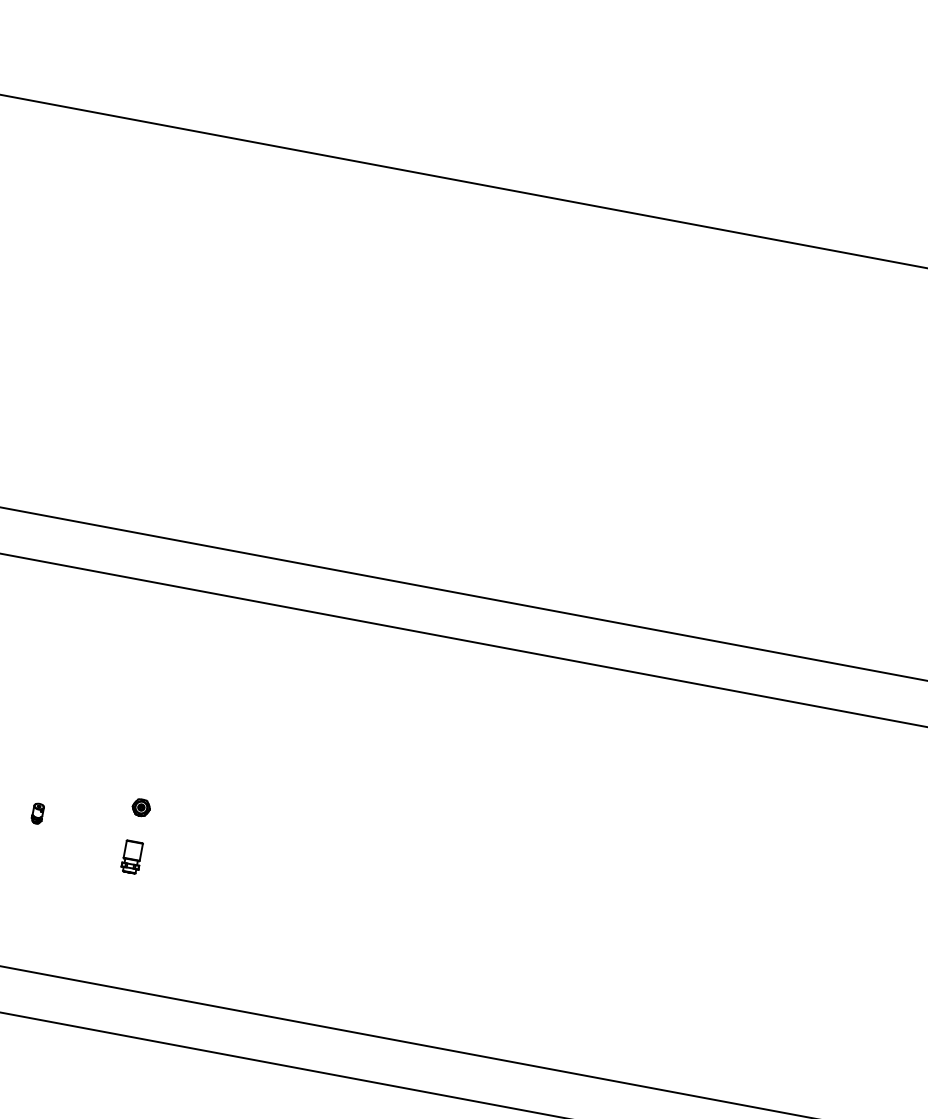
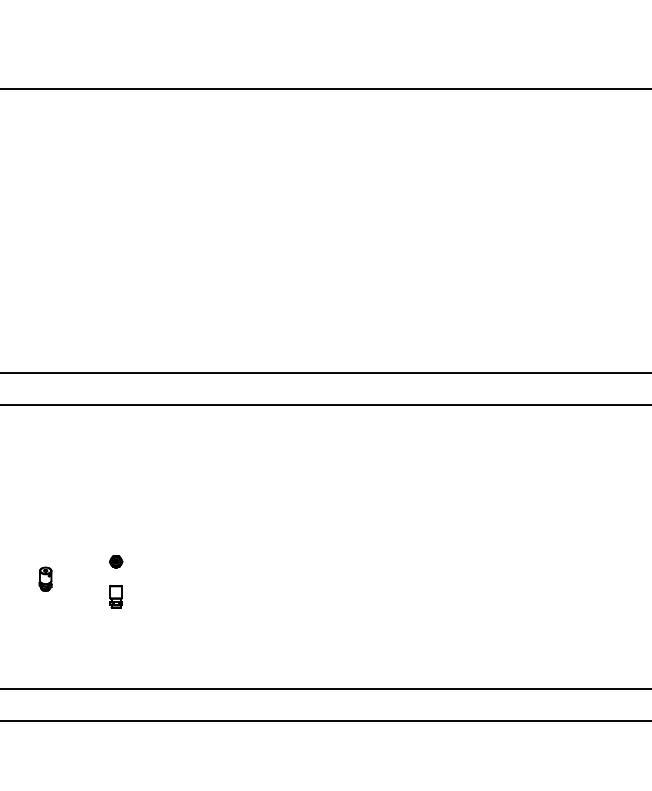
part: (37, 812) -> (45, 578), size x1.67

